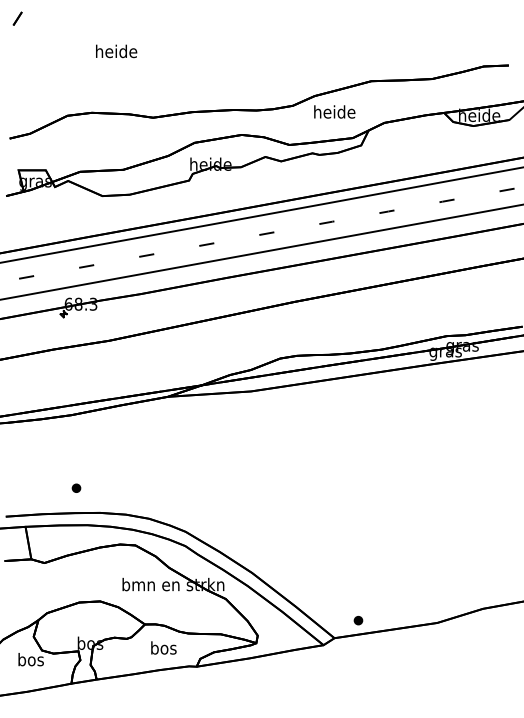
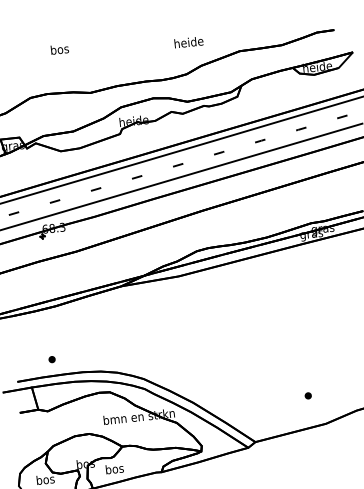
text: (116, 51) -> (59, 49), heide -> bos
text: (334, 111) -> (188, 42), moved
part: (76, 487) -> (52, 359), moved
part: (358, 620) -> (308, 395), moved
text: (163, 647) -> (114, 468), moved

